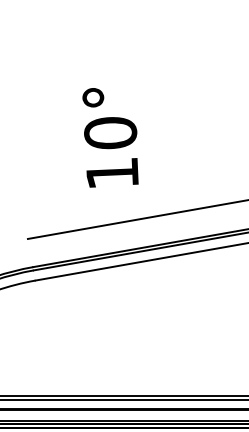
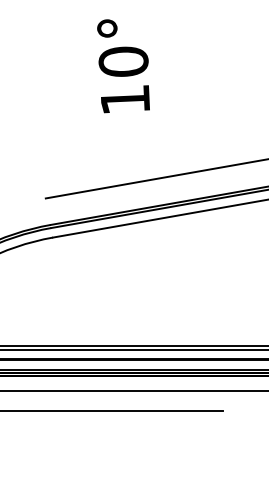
text: (110, 138) -> (123, 66), moved

